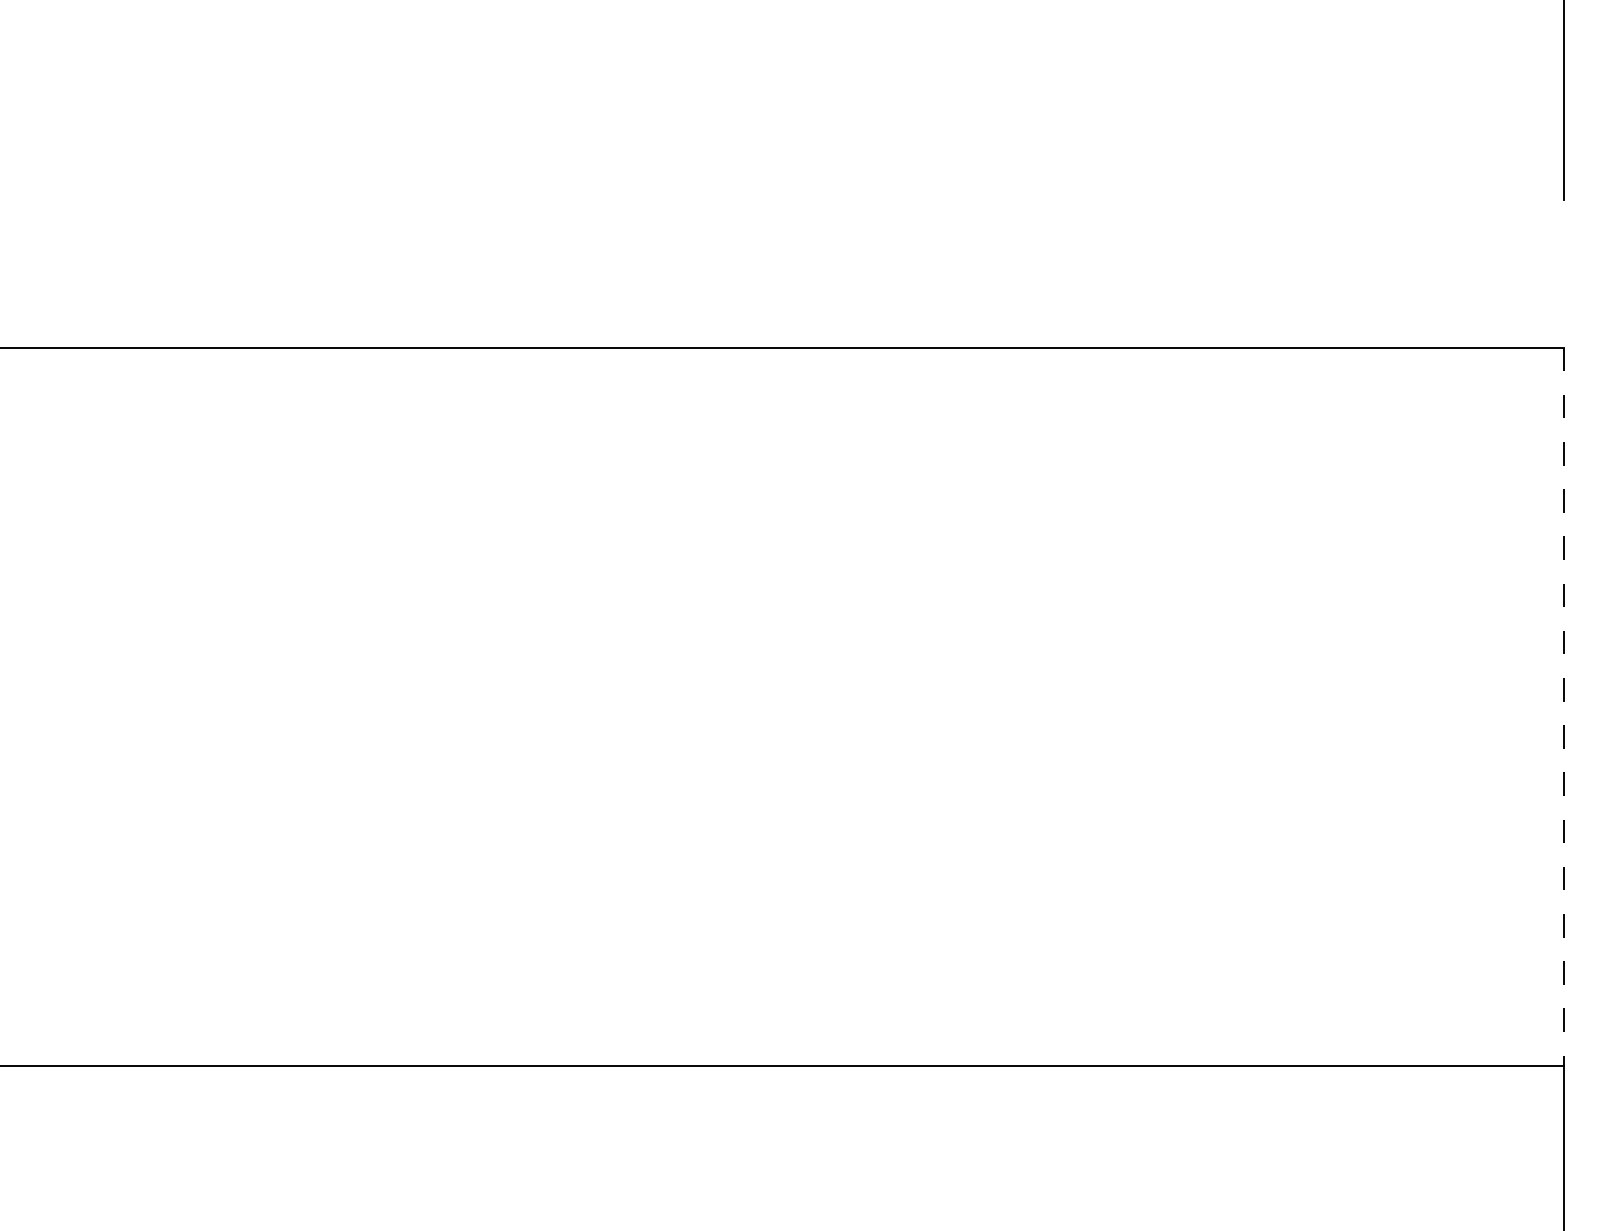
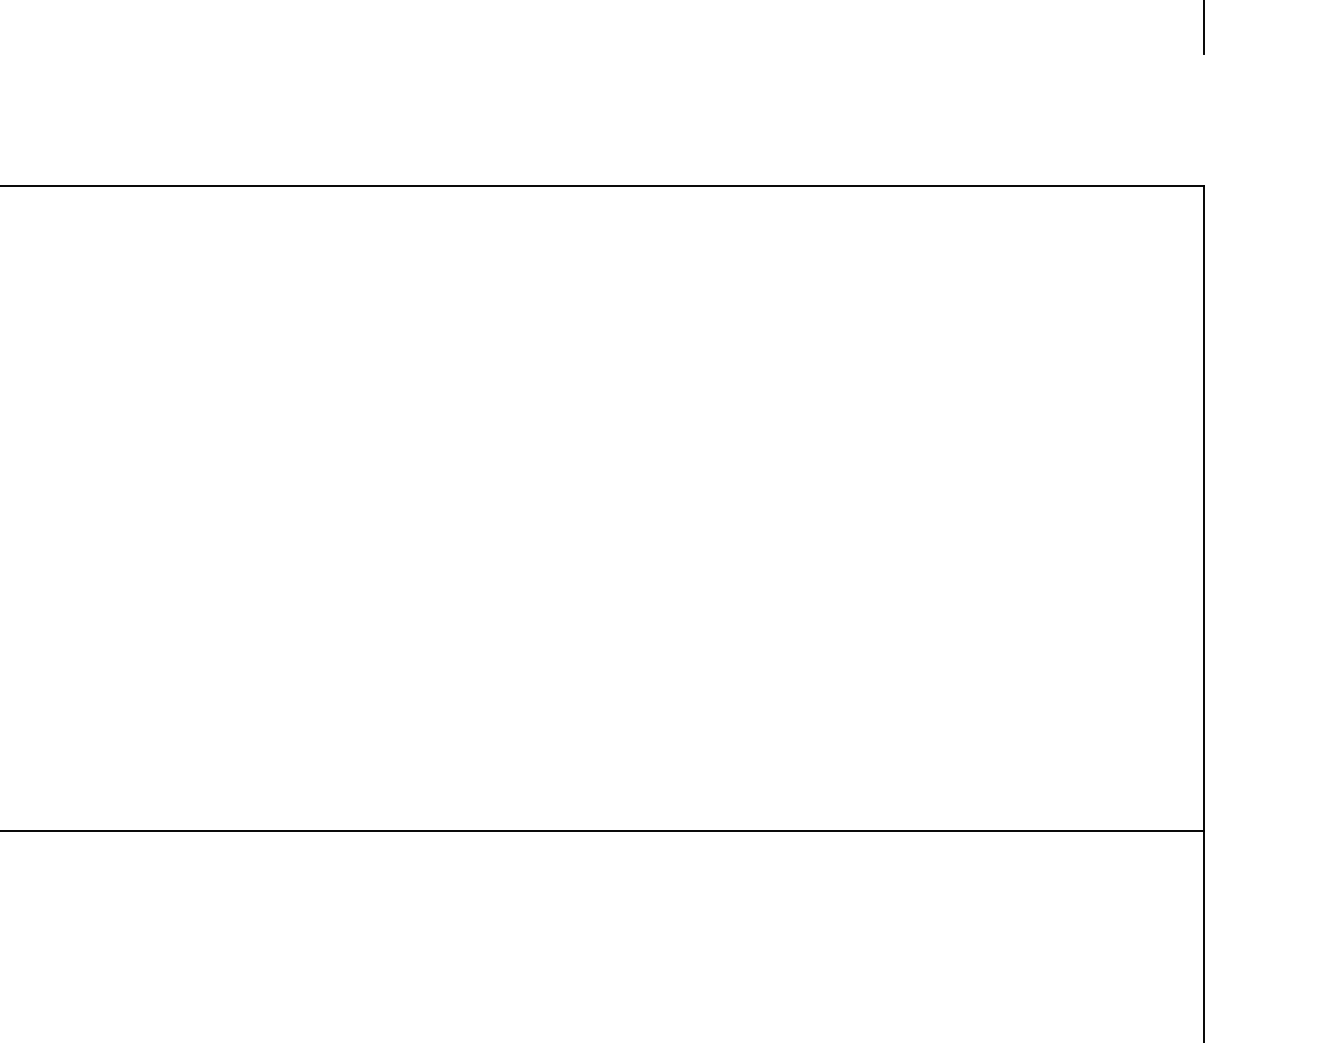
line: (1563, 707) -> (1204, 509), dashed -> solid

